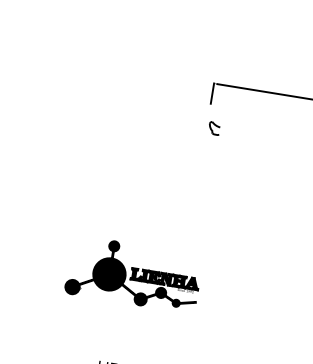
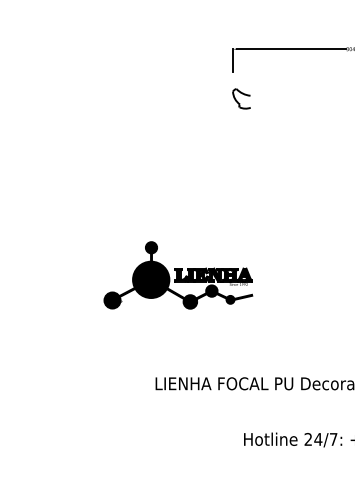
part: (214, 128) -> (241, 98), size x1.43

